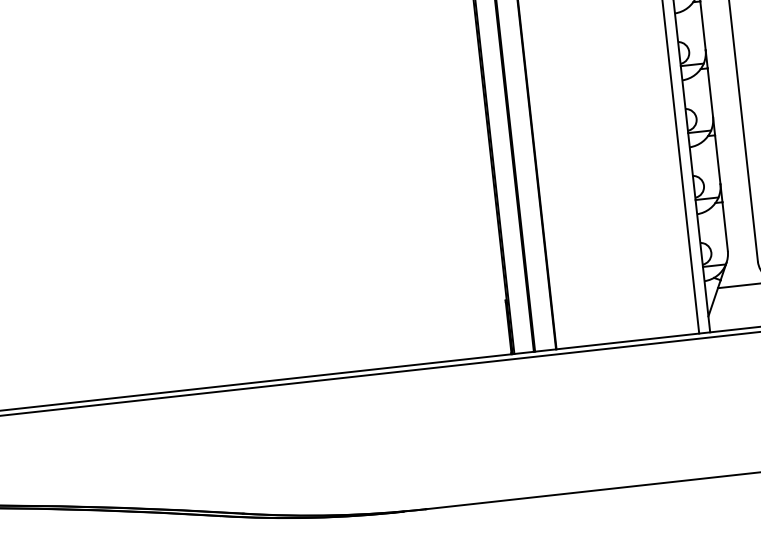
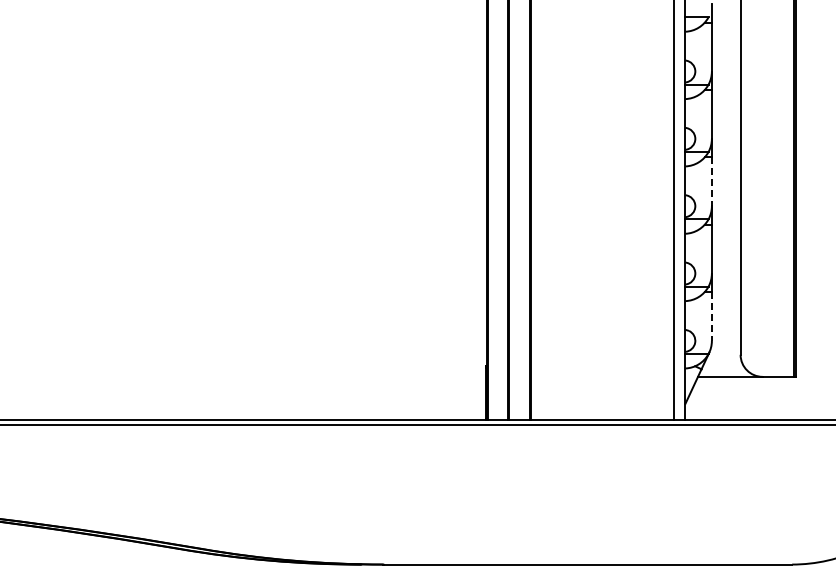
line: (710, 93) -> (711, 182), solid -> dashed
line: (724, 226) -> (711, 316), solid -> dashed

